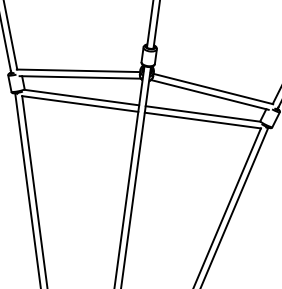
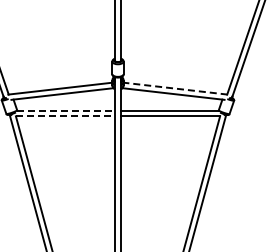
line: (213, 88) -> (175, 88), solid -> dashed
line: (82, 97) -> (66, 110), solid -> dashed
line: (80, 104) -> (65, 116), solid -> dashed

